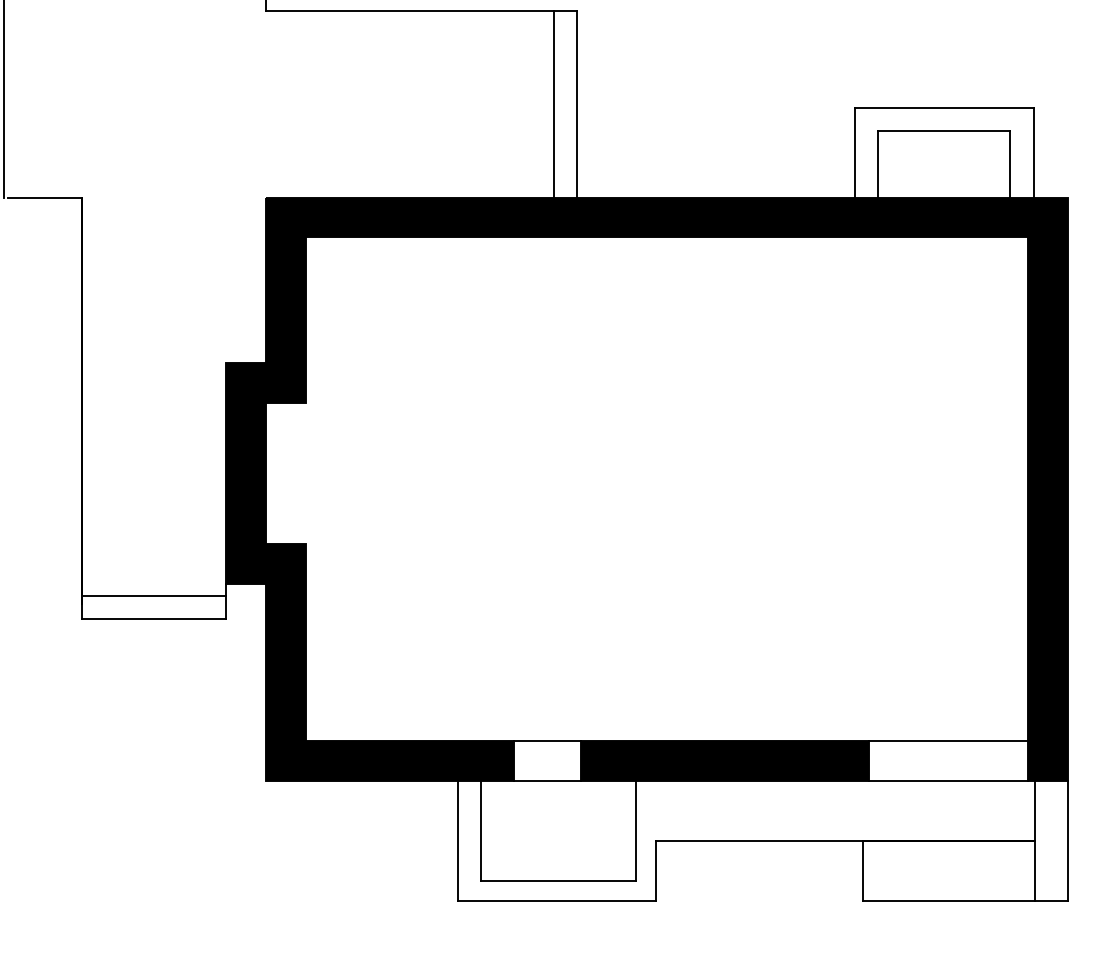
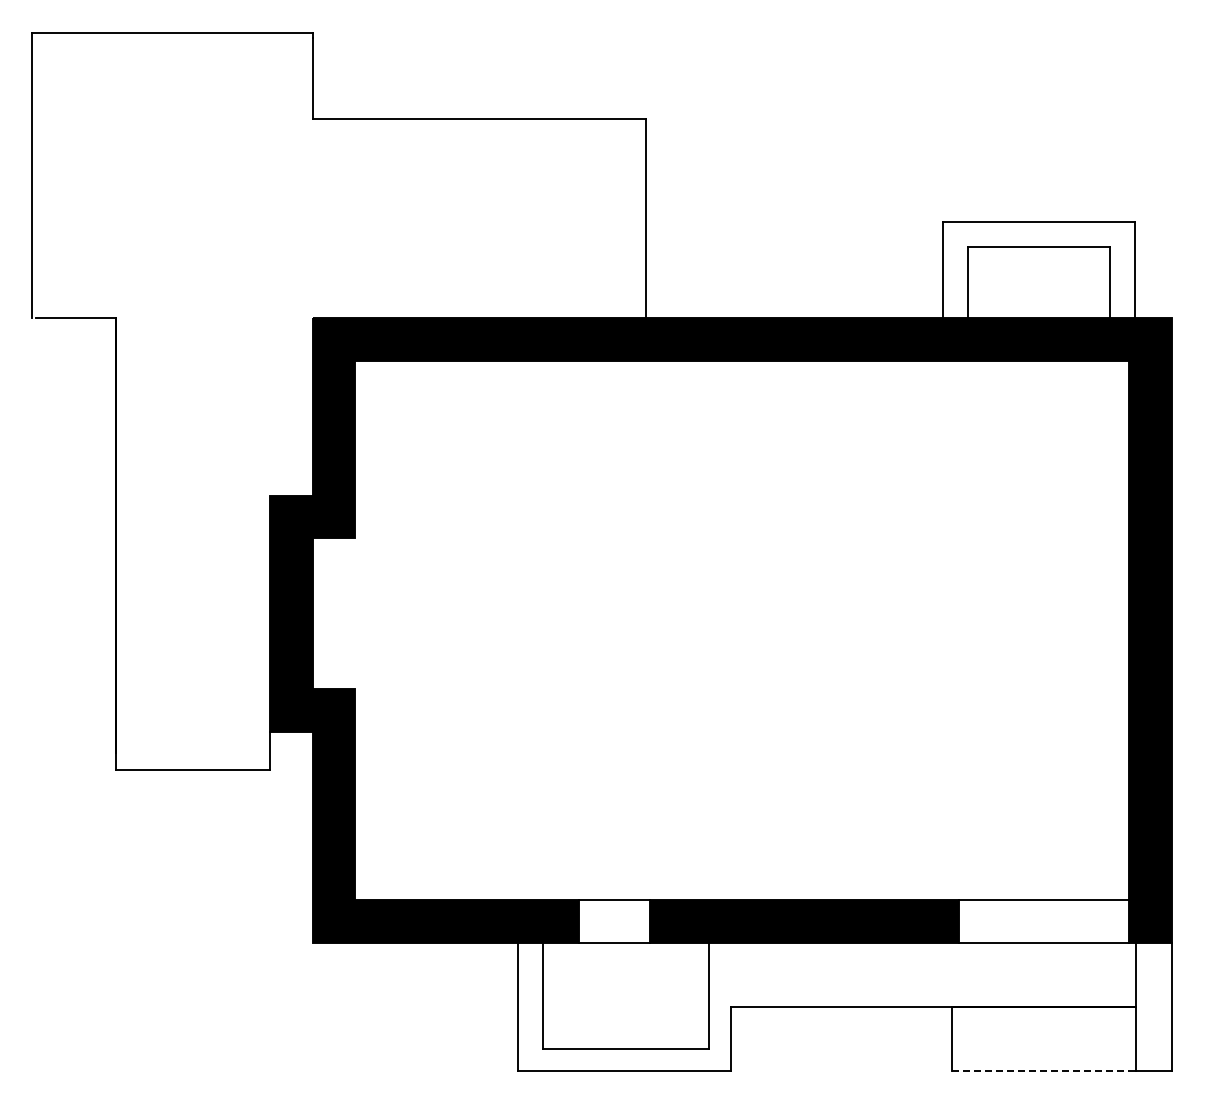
line: (553, 104) -> (620, 218), removed
line: (153, 595) -> (192, 744), removed
line: (949, 900) -> (1044, 1070), solid -> dashed

